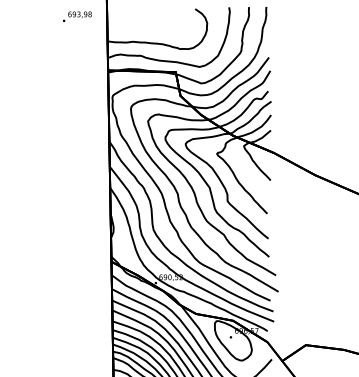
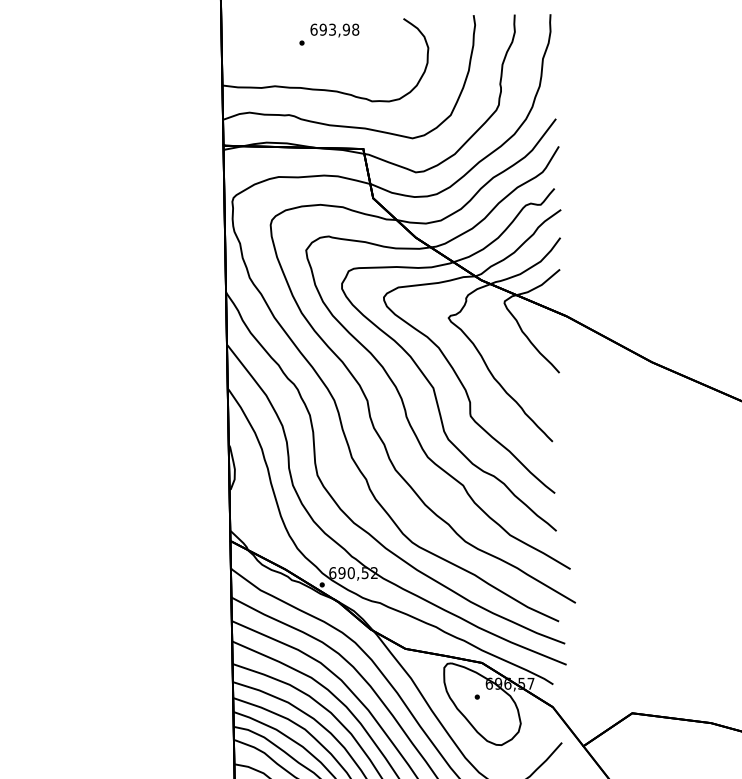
text: (77, 16) -> (329, 34), moved

